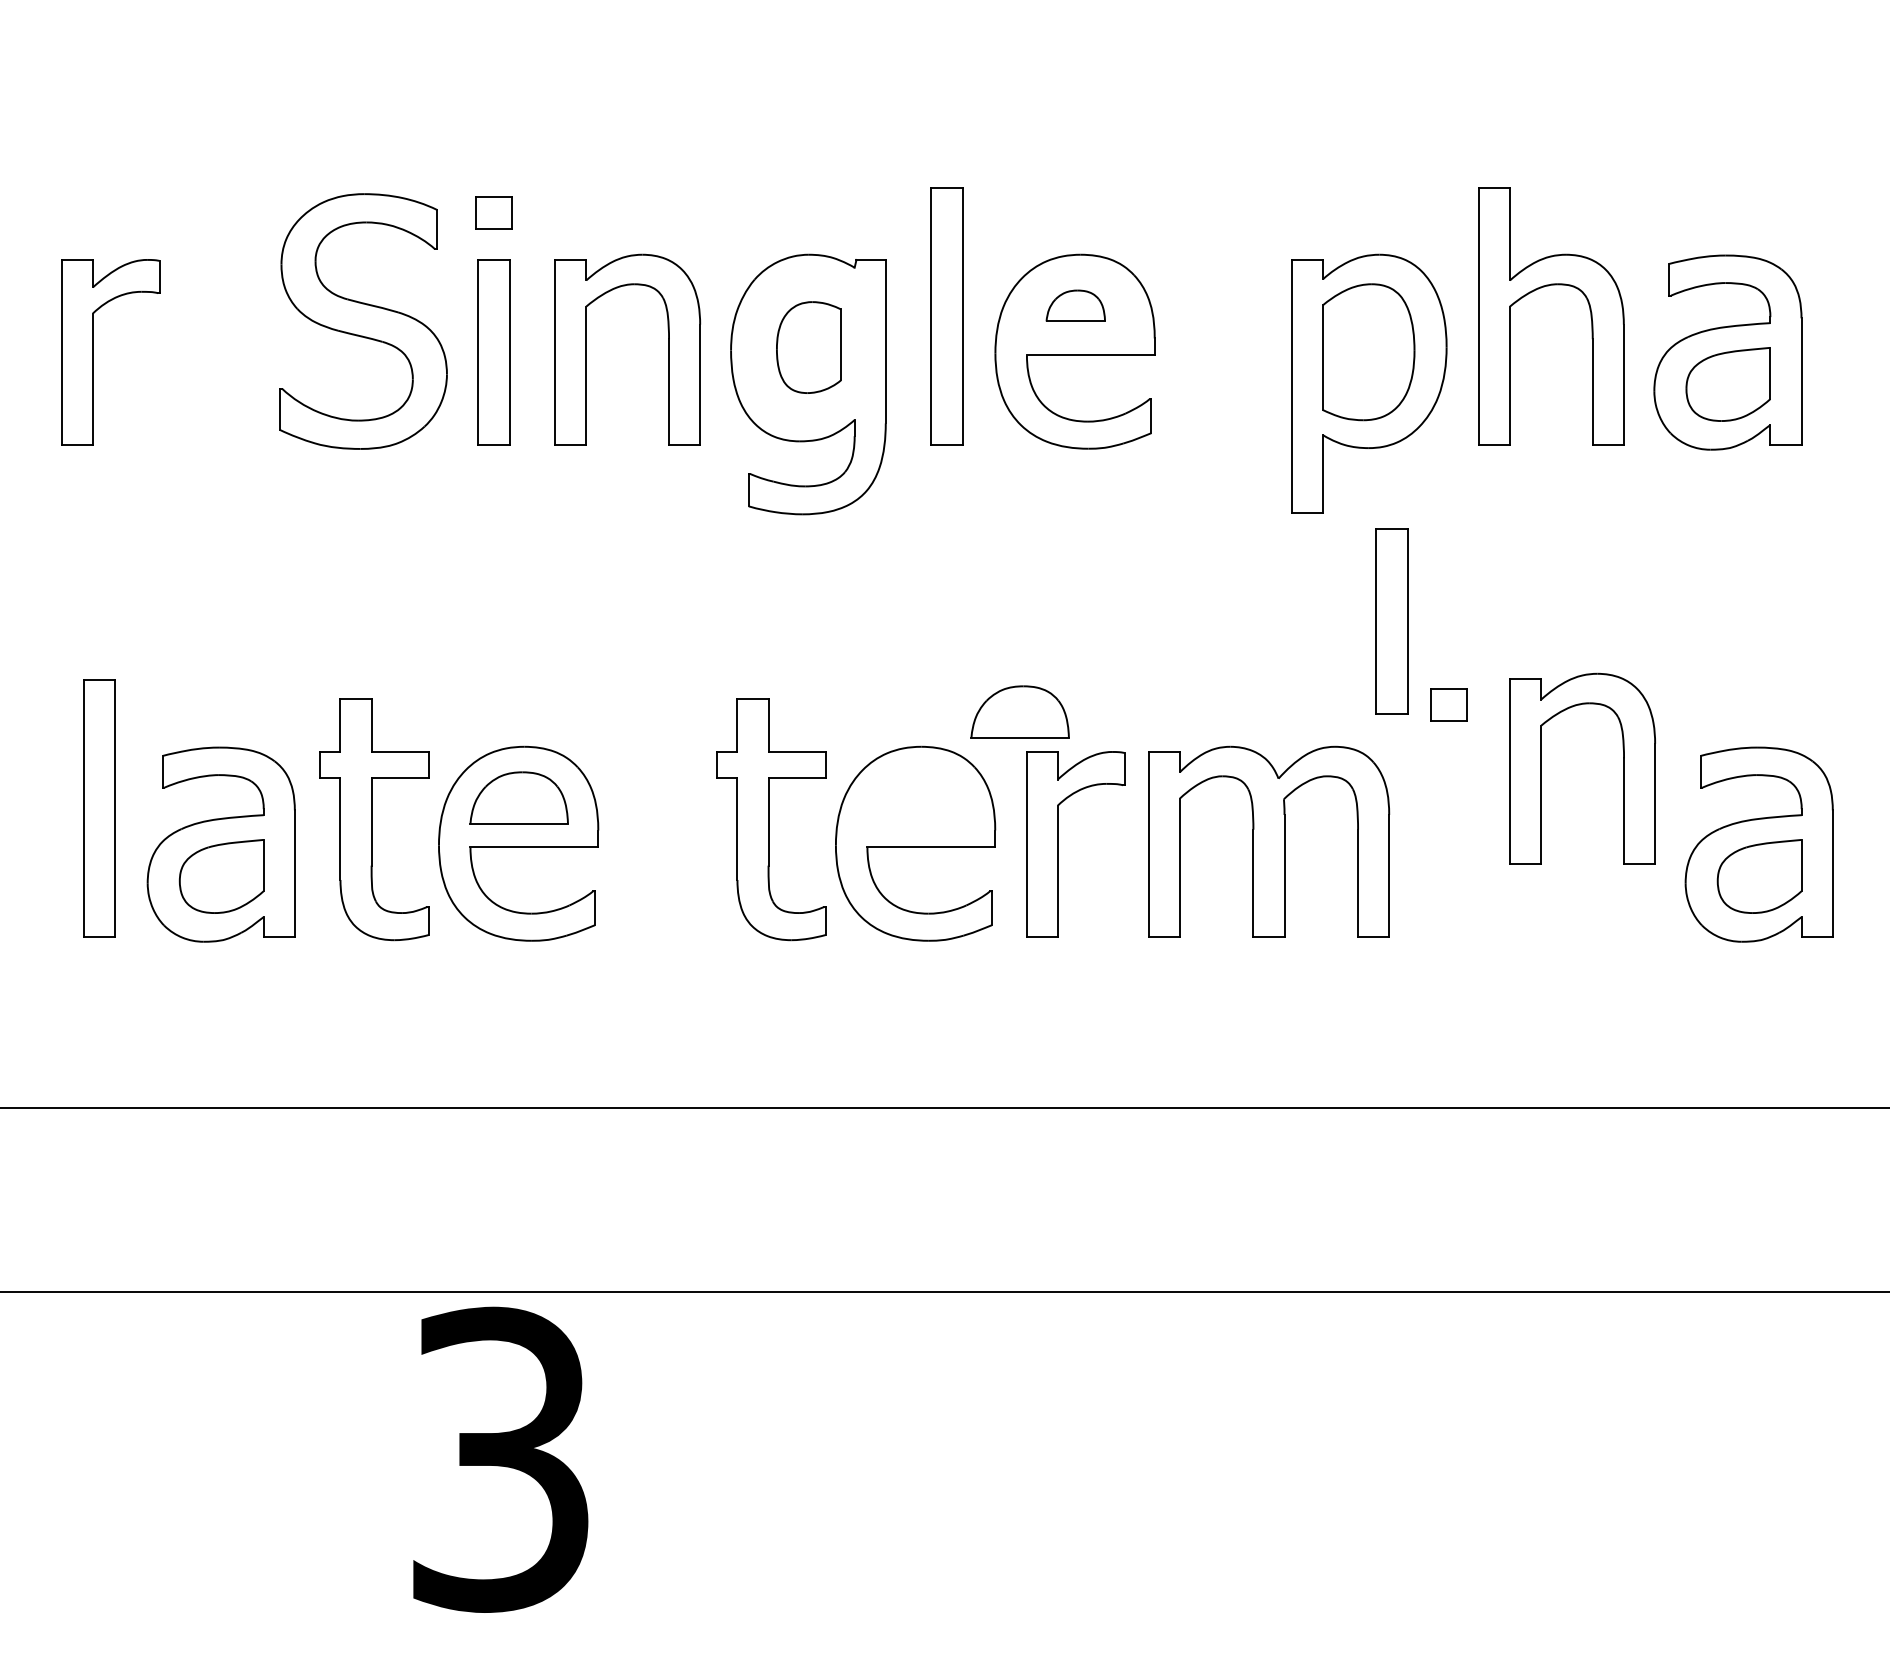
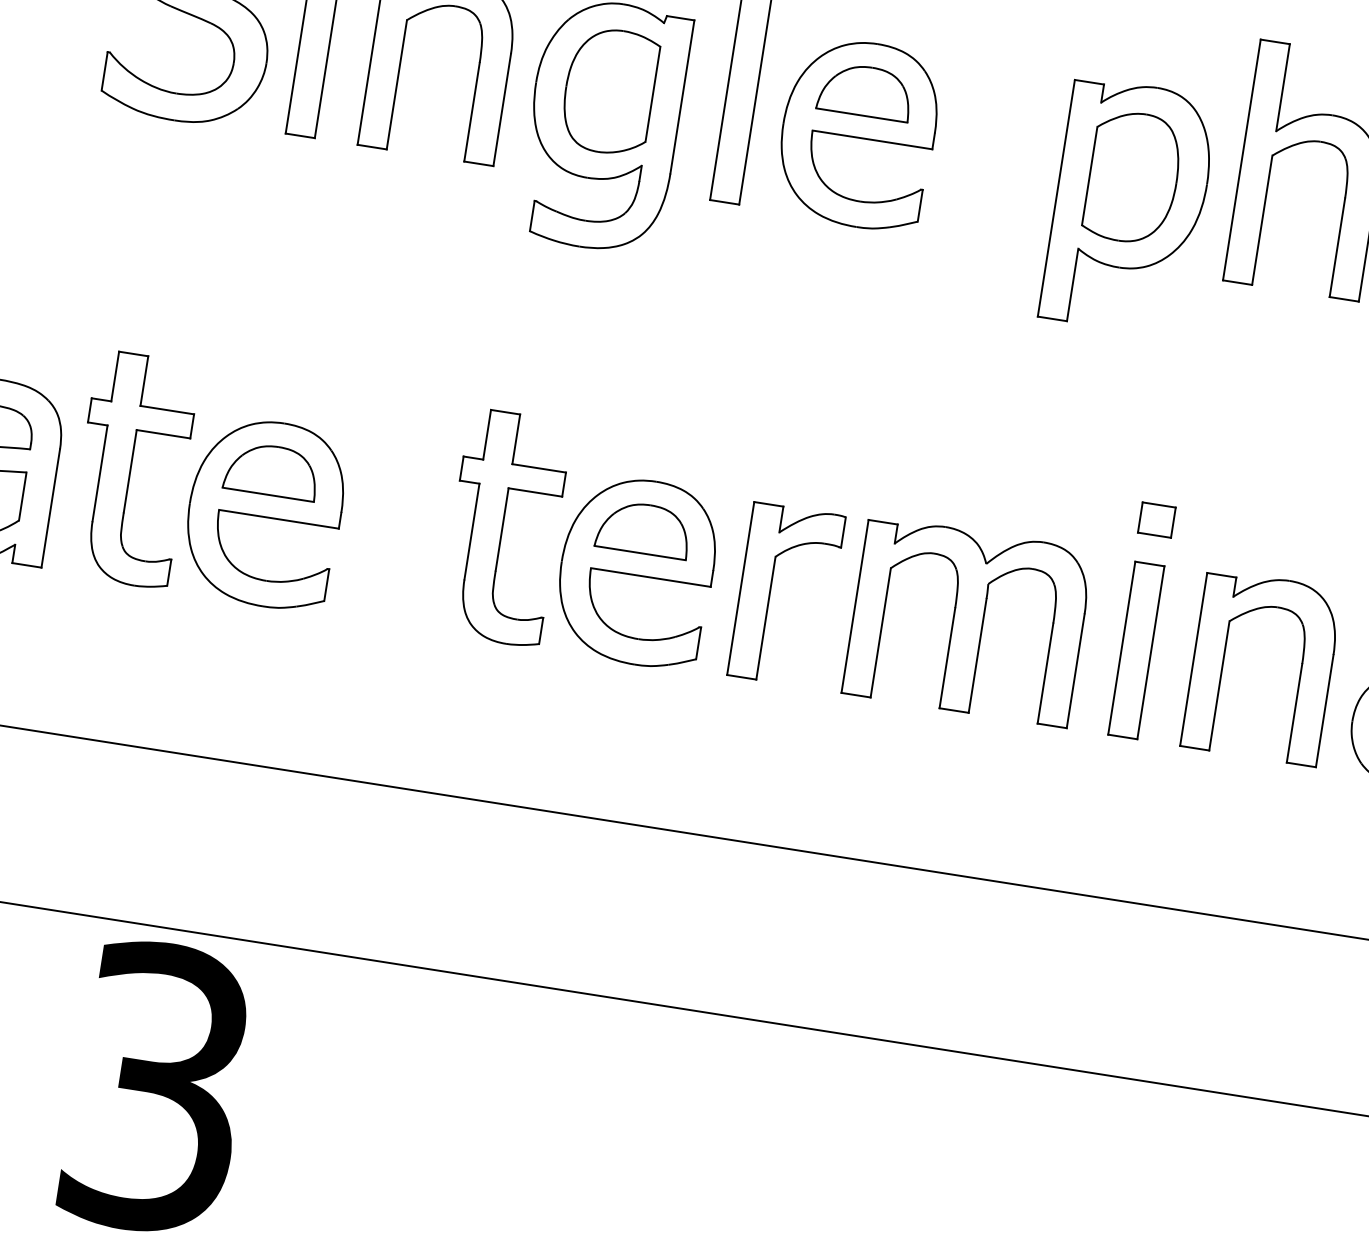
part: (1075, 305) -> (865, 90), size x1.67
part: (808, 347) -> (609, 91), size x1.43
part: (1391, 621) -> (1135, 650), moved
part: (1019, 711) -> (643, 528), moved
part: (1541, 768) -> (1223, 661), moved

